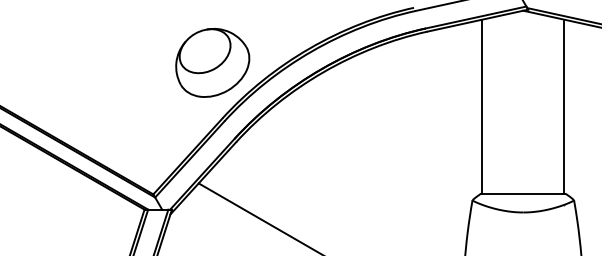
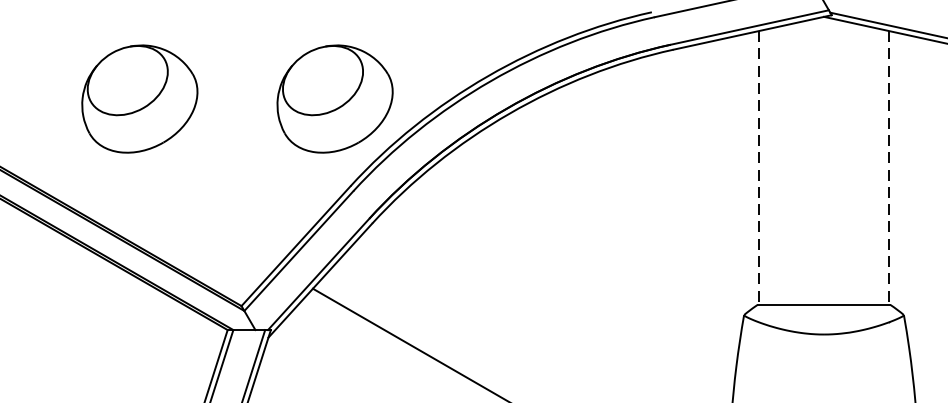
part: (88, 62) -> (139, 98), added
line: (482, 106) -> (759, 167), solid -> dashed
line: (564, 106) -> (888, 167), solid -> dashed

